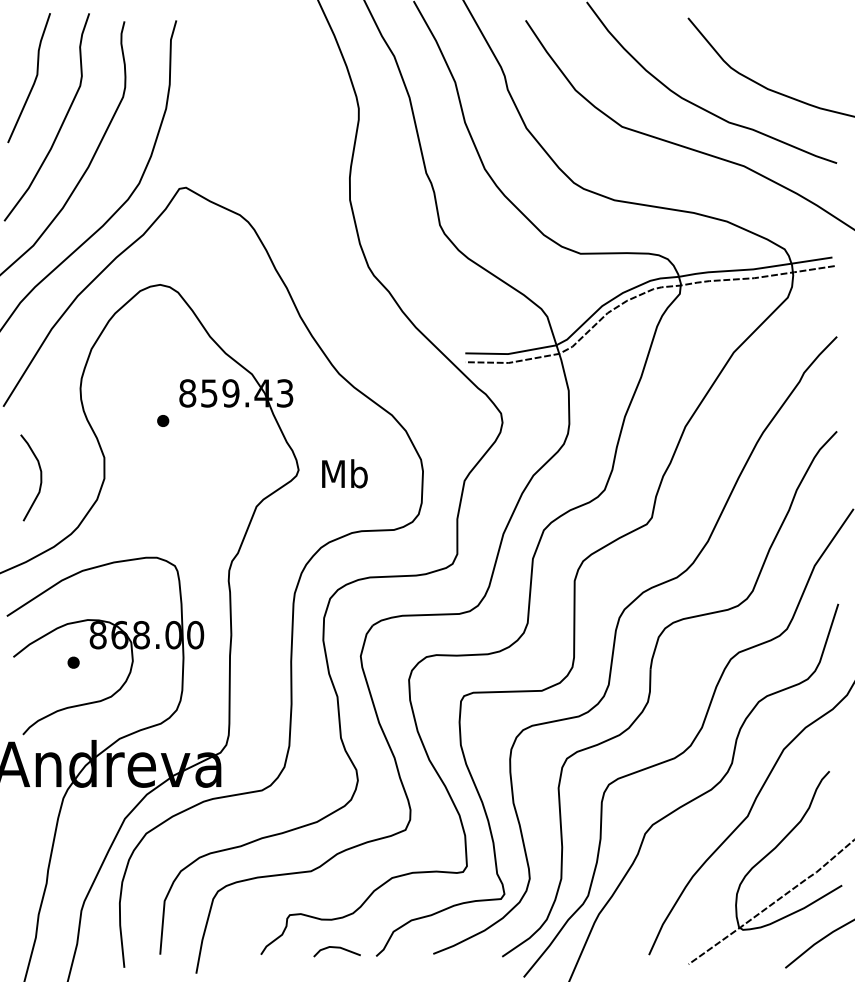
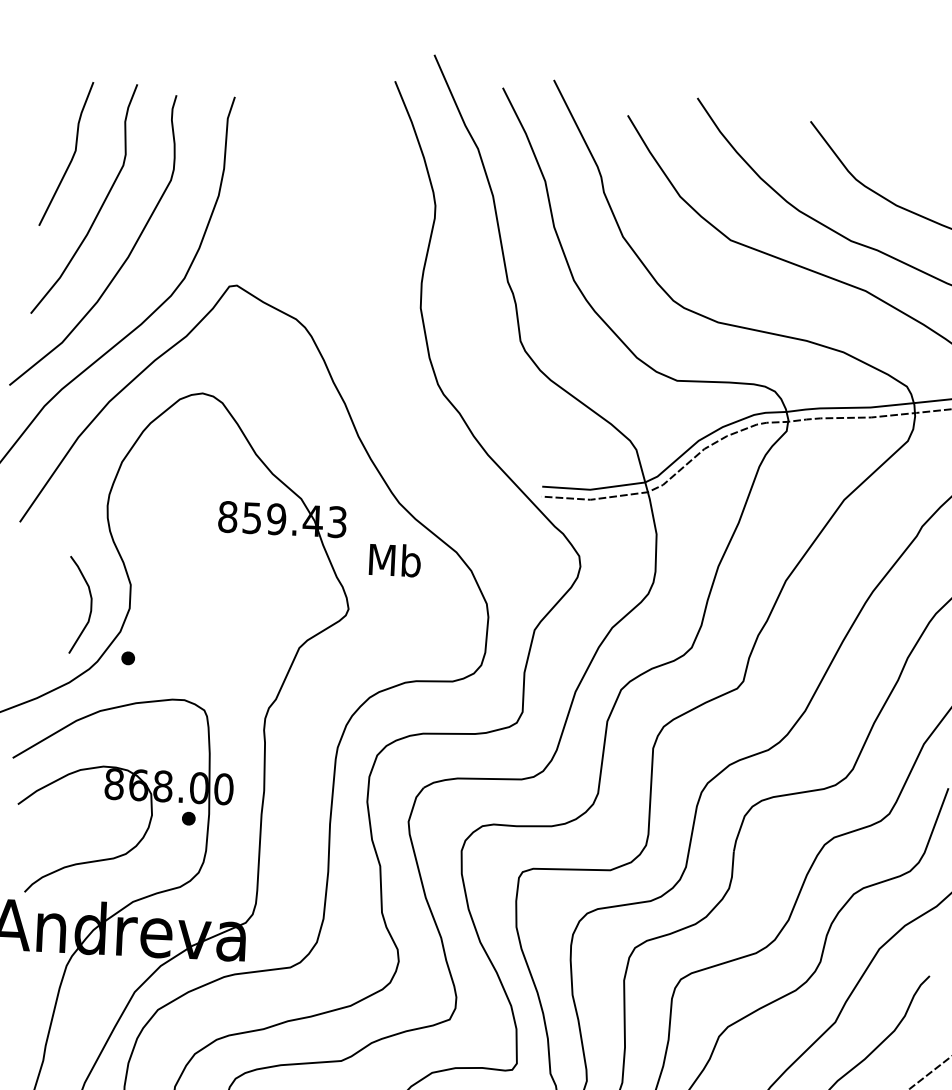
part: (163, 420) -> (128, 657), moved
text: (344, 473) -> (394, 559), moved
curve: (40, 477) -> (90, 605), moved
part: (73, 662) -> (188, 818), moved

